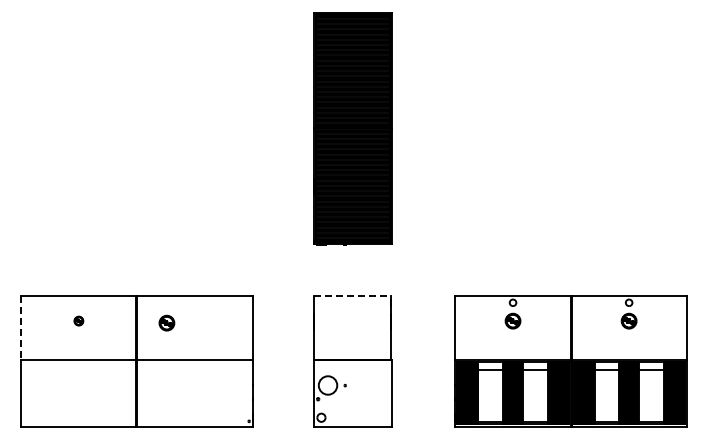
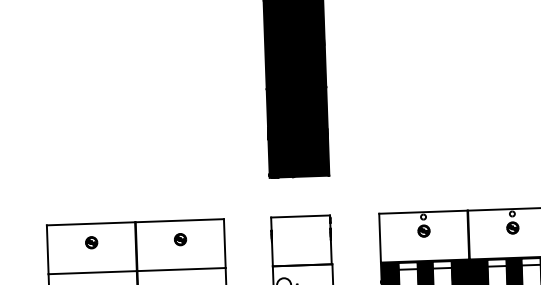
line: (353, 296) -> (301, 216), dashed -> solid
part: (78, 320) -> (91, 242), size x1.67
part: (166, 322) -> (180, 239), moved
line: (21, 328) -> (47, 249), dashed -> solid

